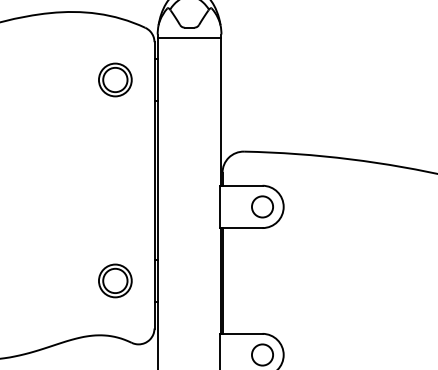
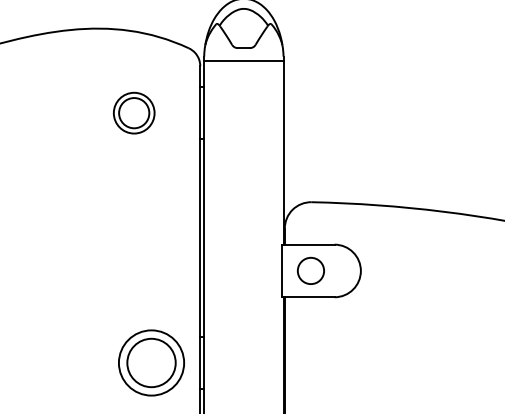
part: (115, 79) -> (134, 112), moved
circle: (262, 206) -> (310, 270), moved
part: (115, 280) -> (151, 362), size x1.6

